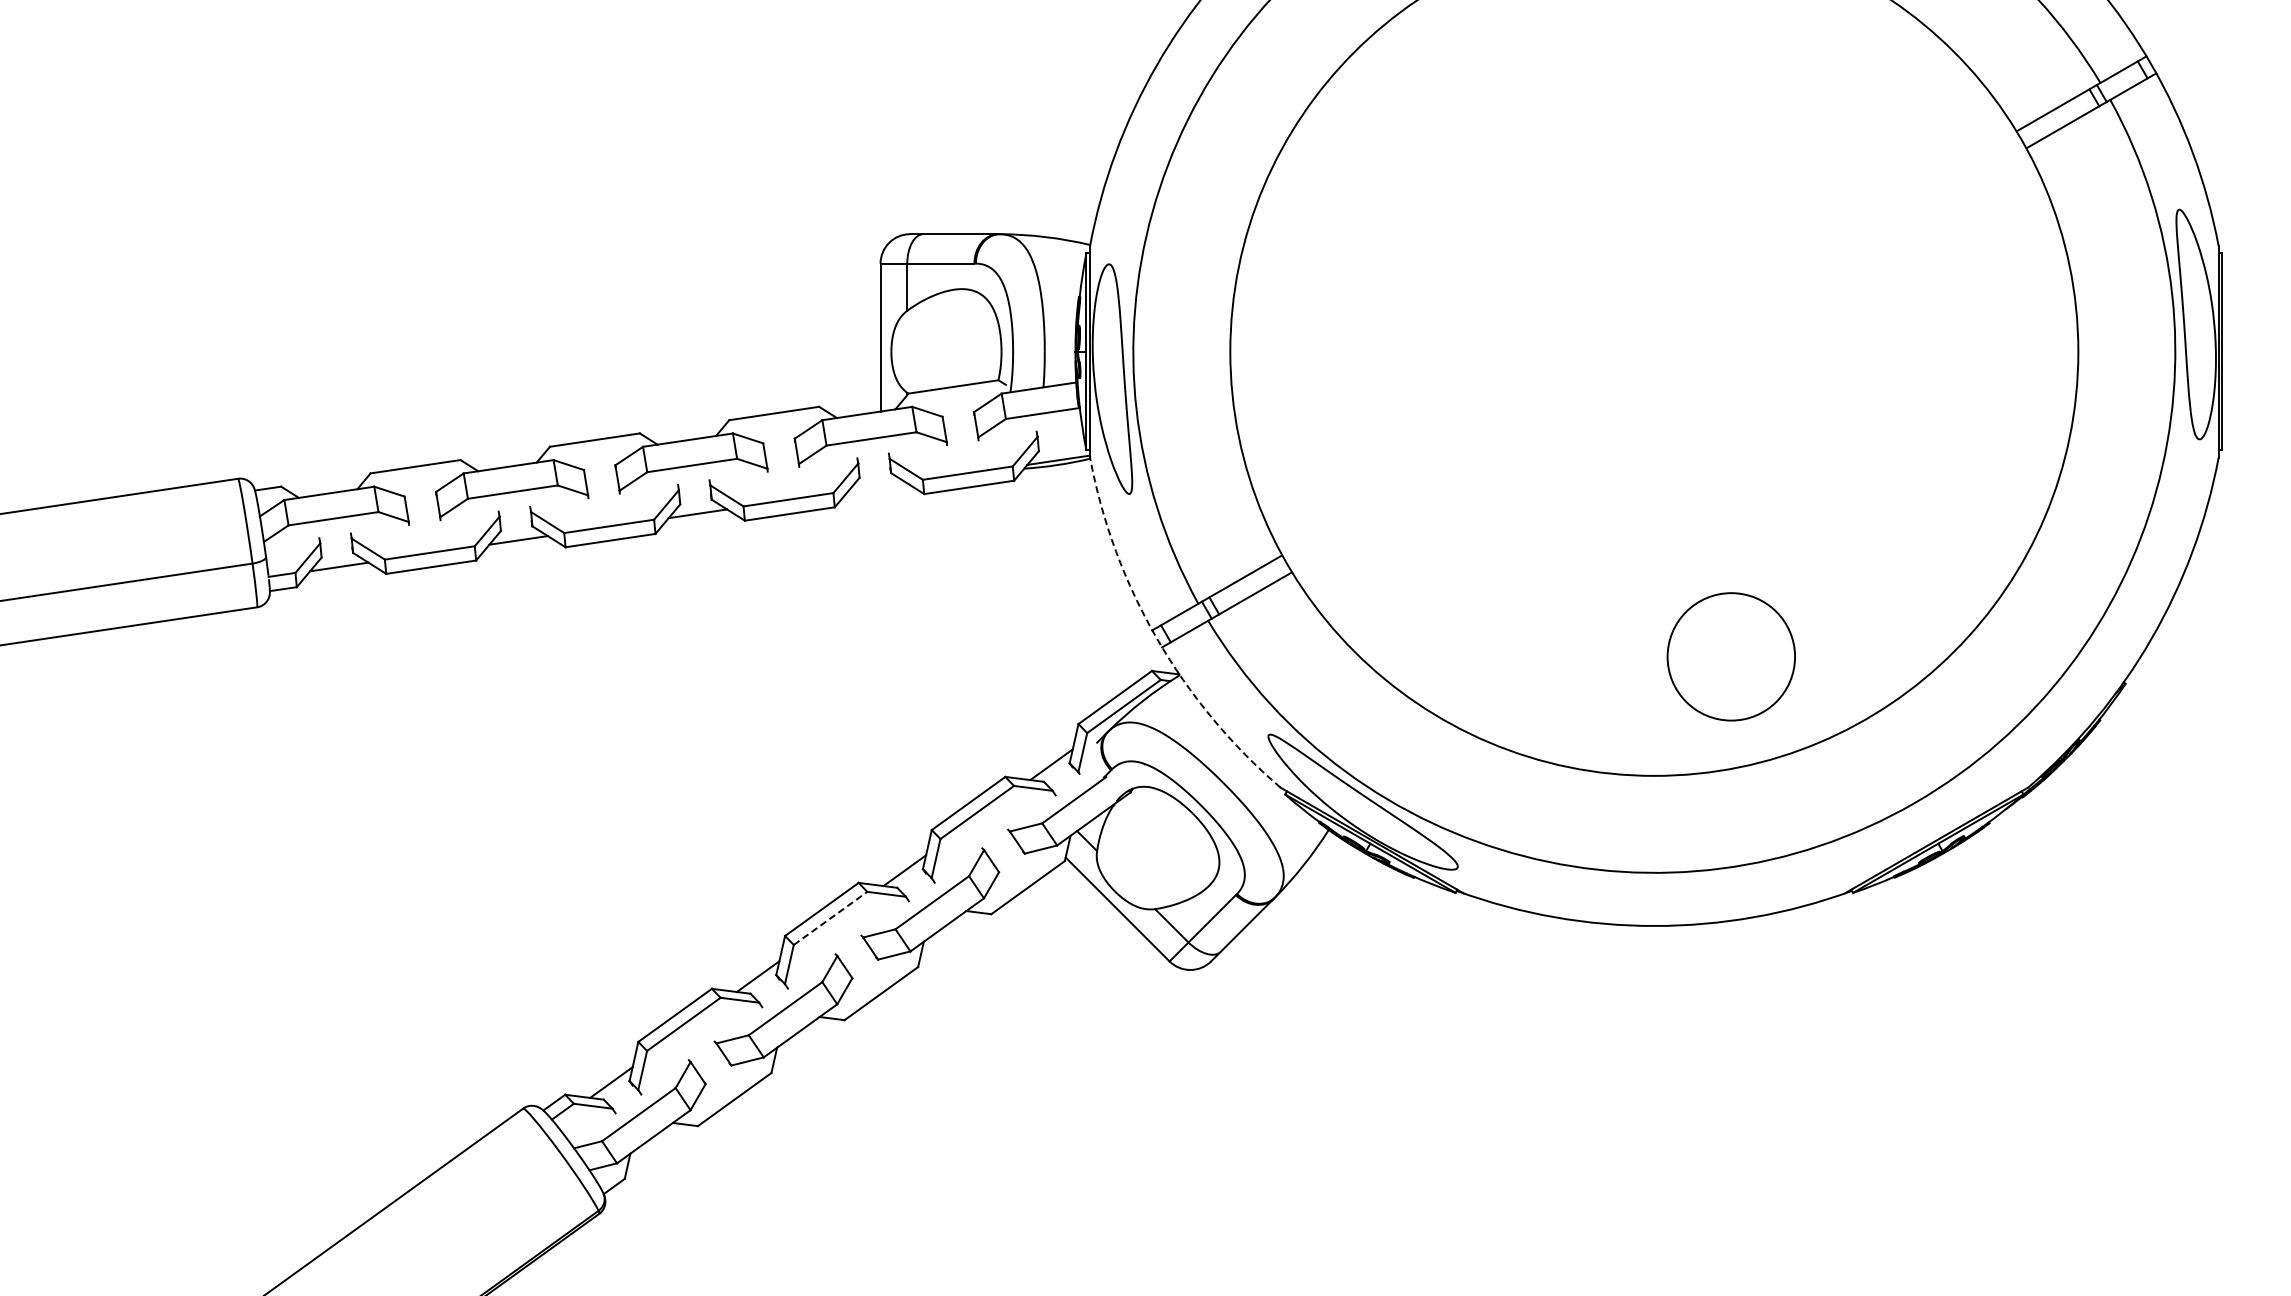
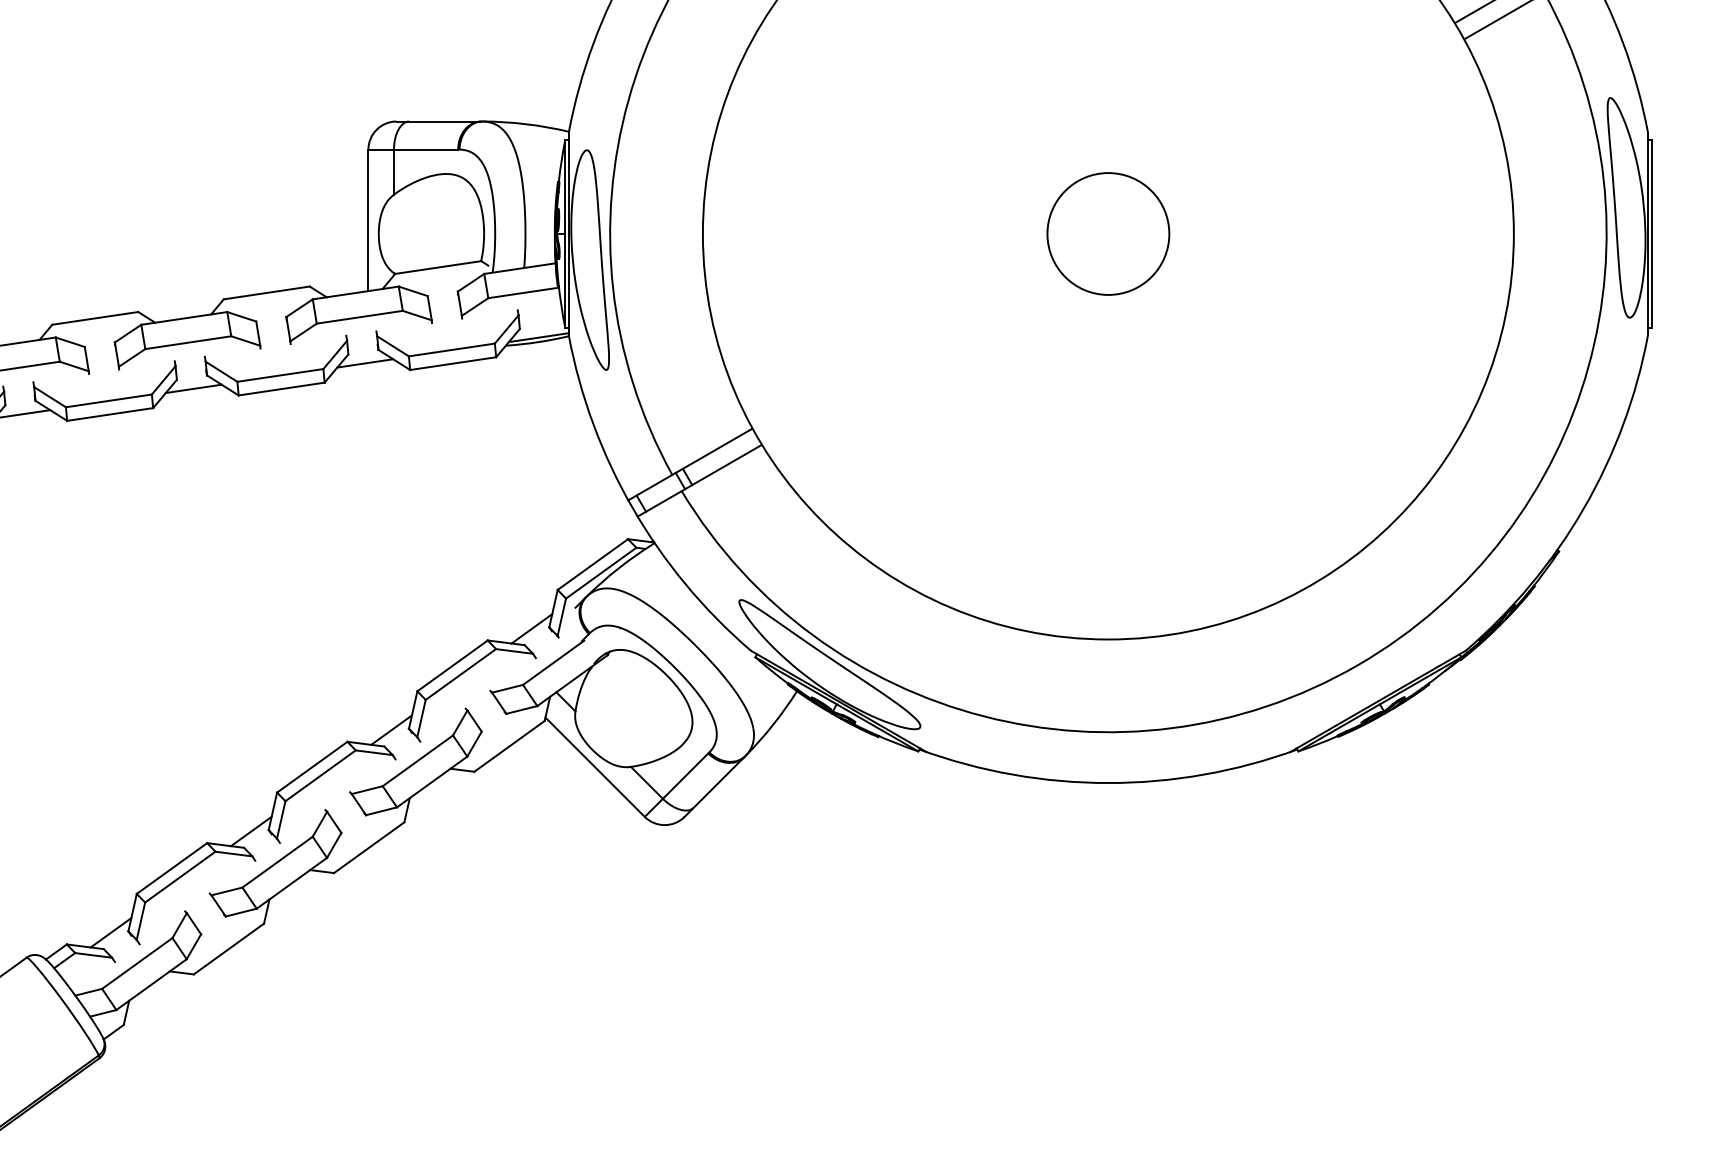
line: (877, 486) -> (365, 362), added
arc: (1157, 638) -> (633, 508), dashed -> solid
circle: (1730, 656) -> (1107, 233), moved
line: (830, 918) -> (320, 775), dashed -> solid

